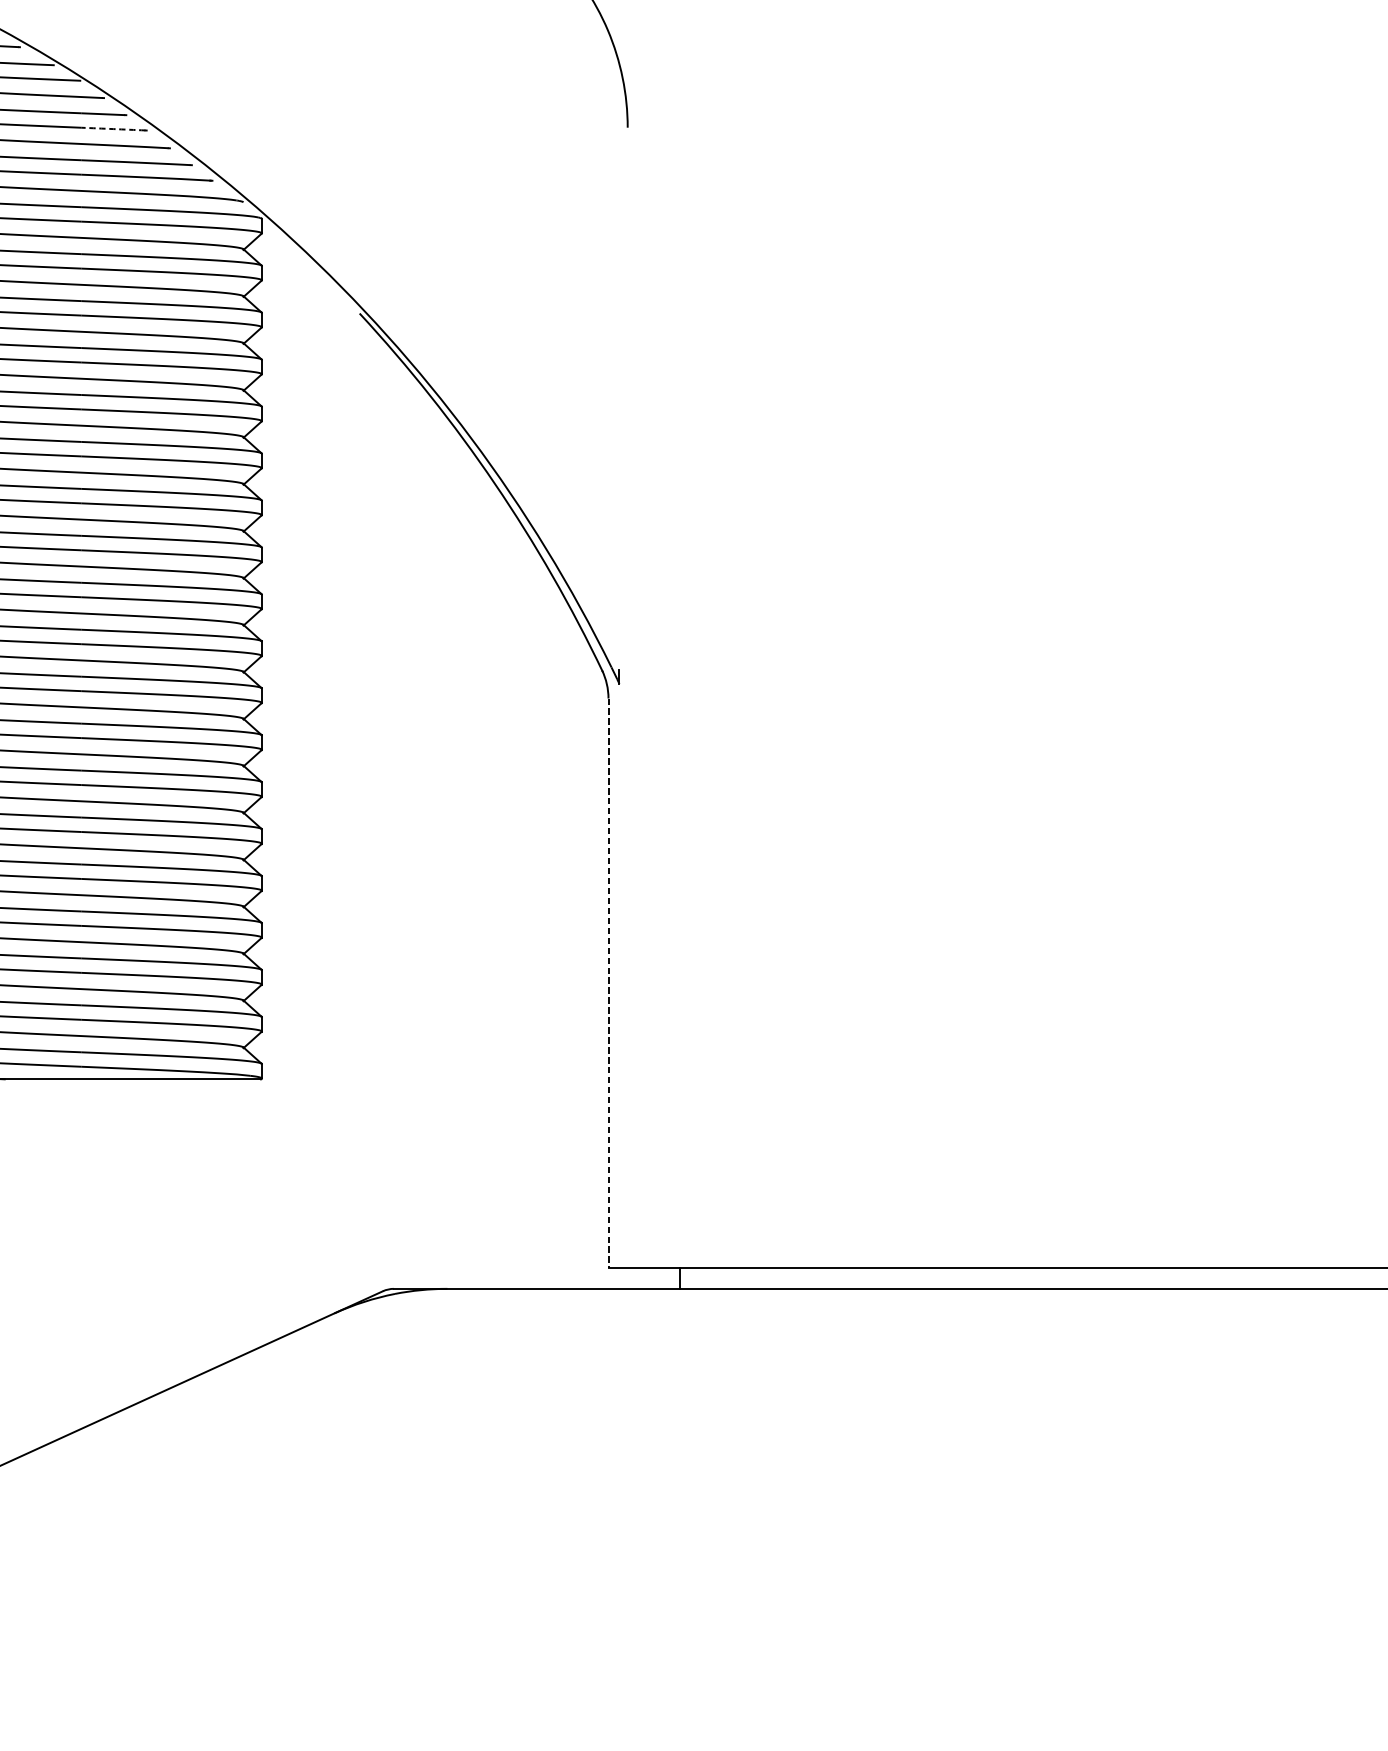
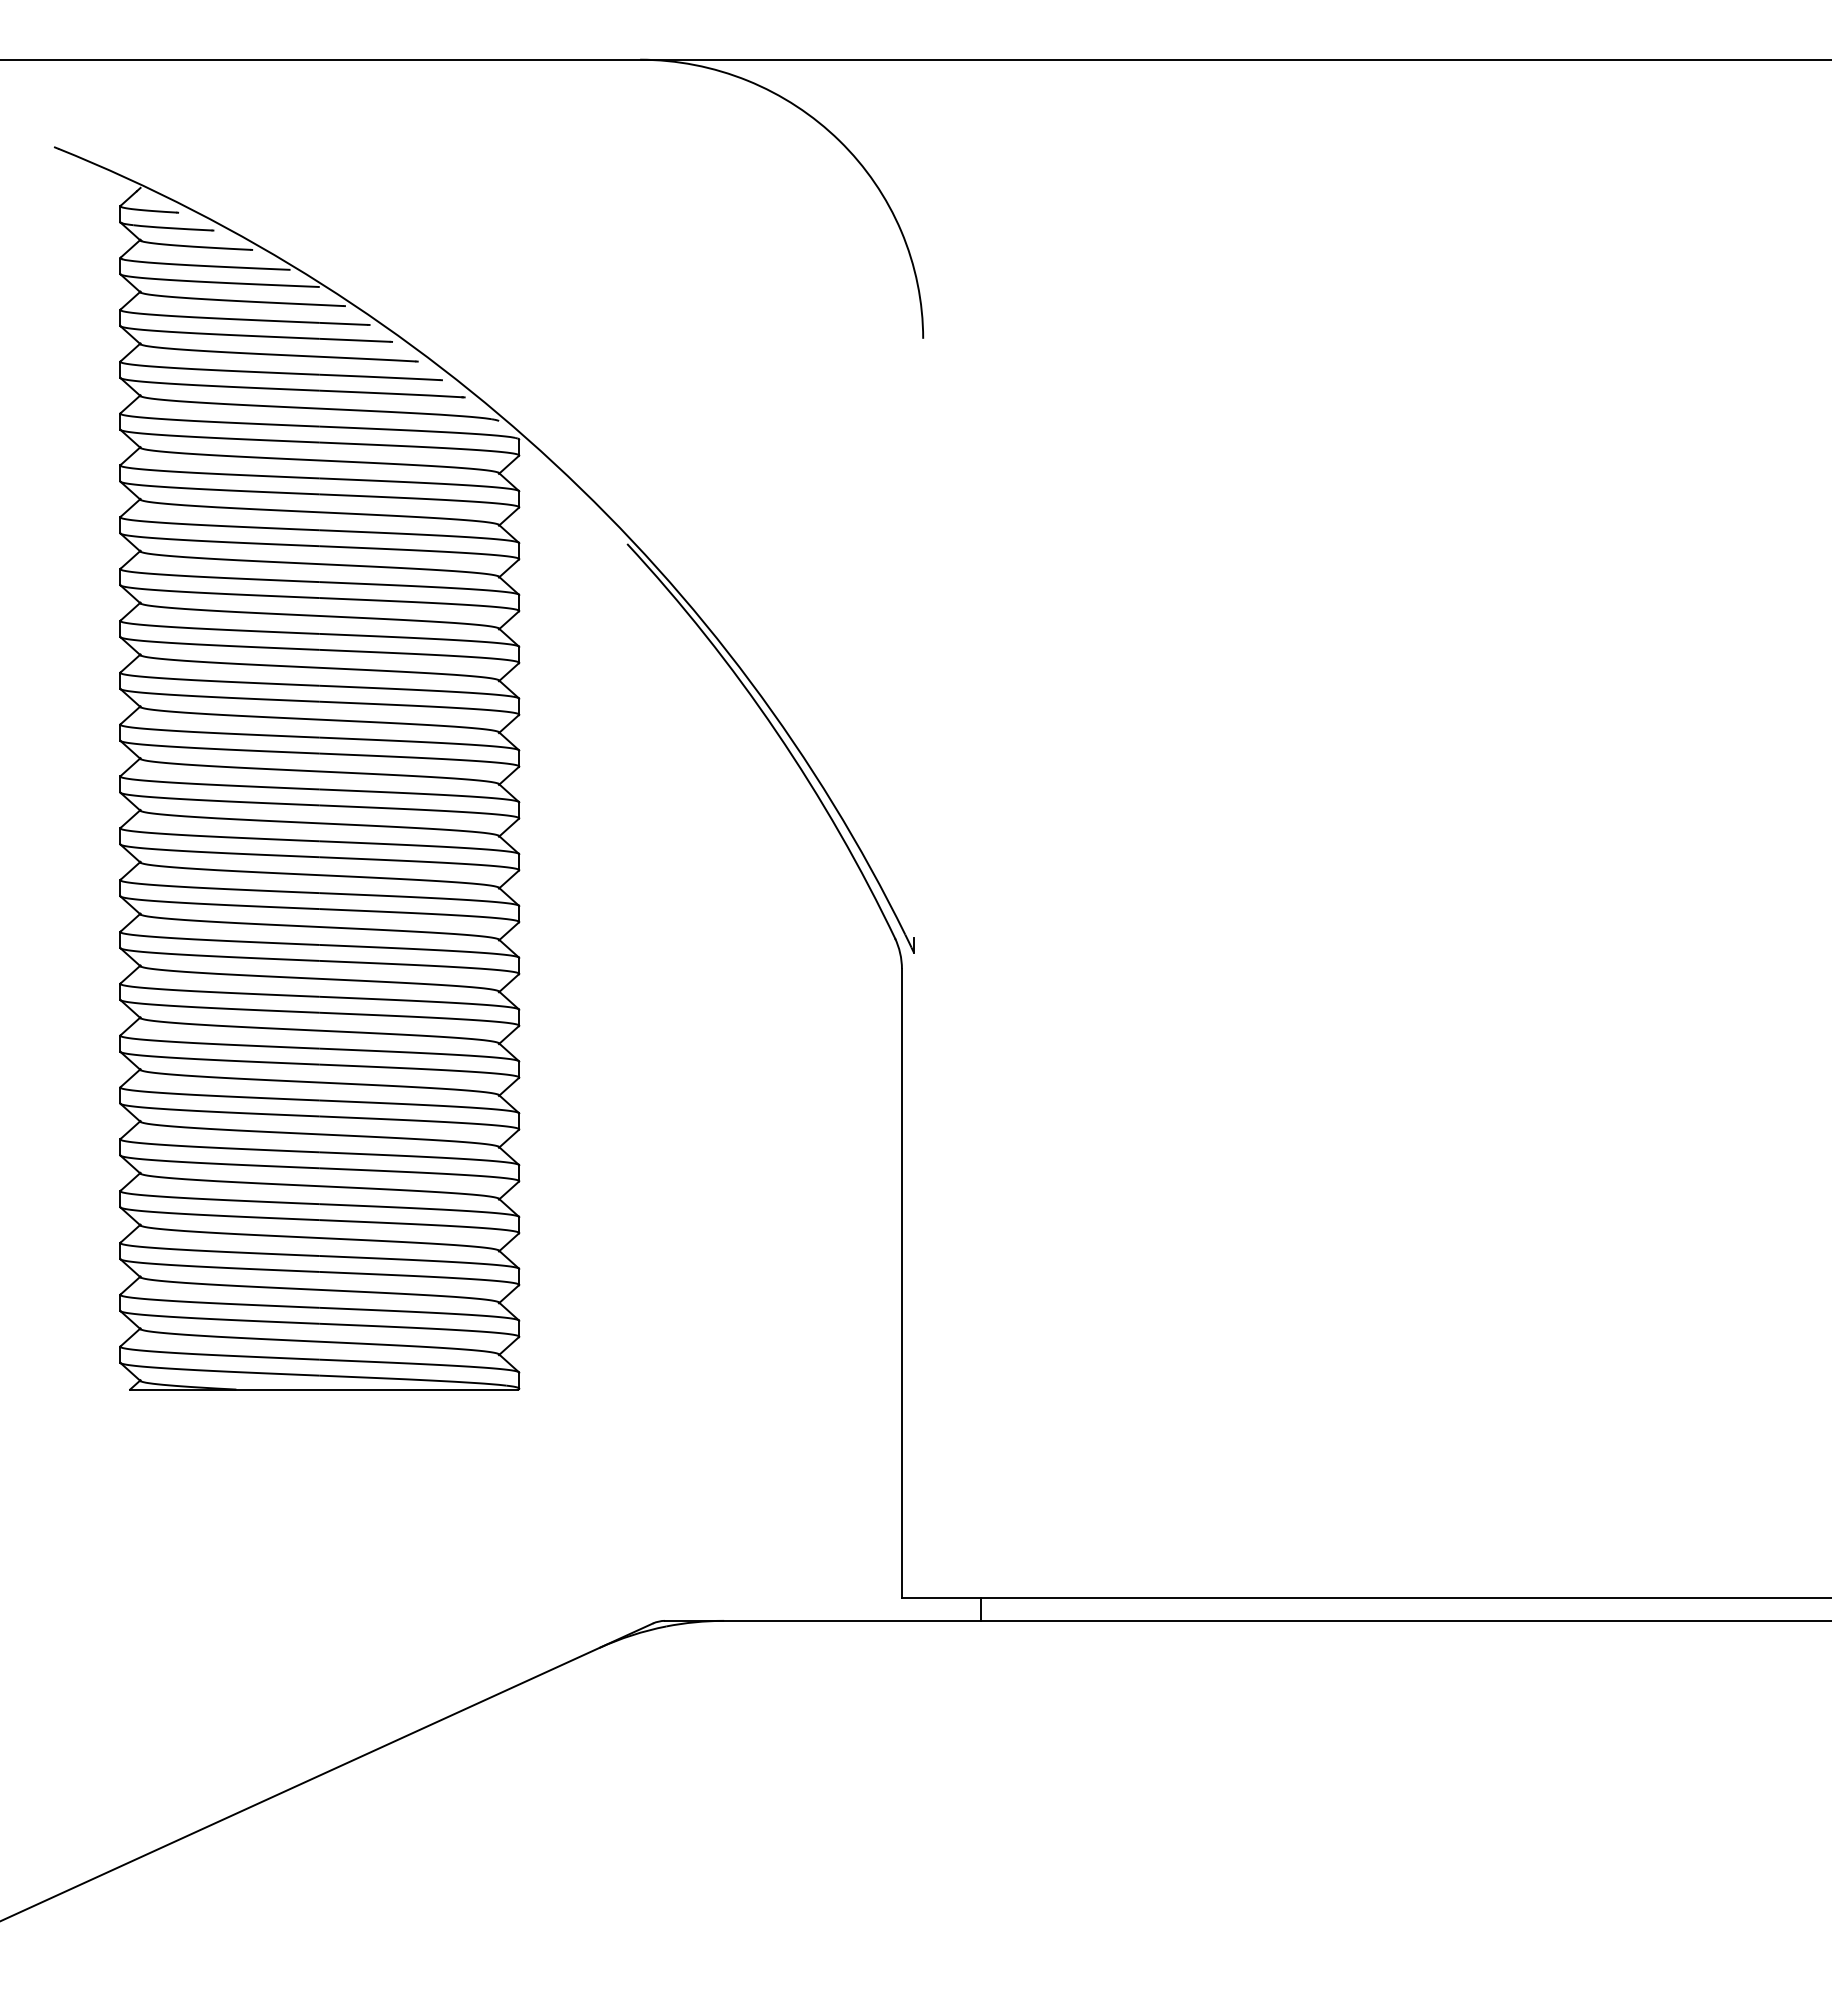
arc: (113, 129) -> (355, 340), dashed -> solid
line: (608, 983) -> (901, 1283), dashed -> solid

